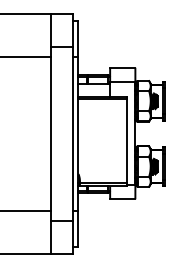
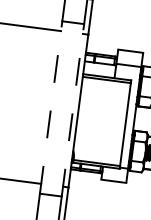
line: (50, 133) -> (50, 106), solid -> dashed
line: (72, 133) -> (72, 109), solid -> dashed

